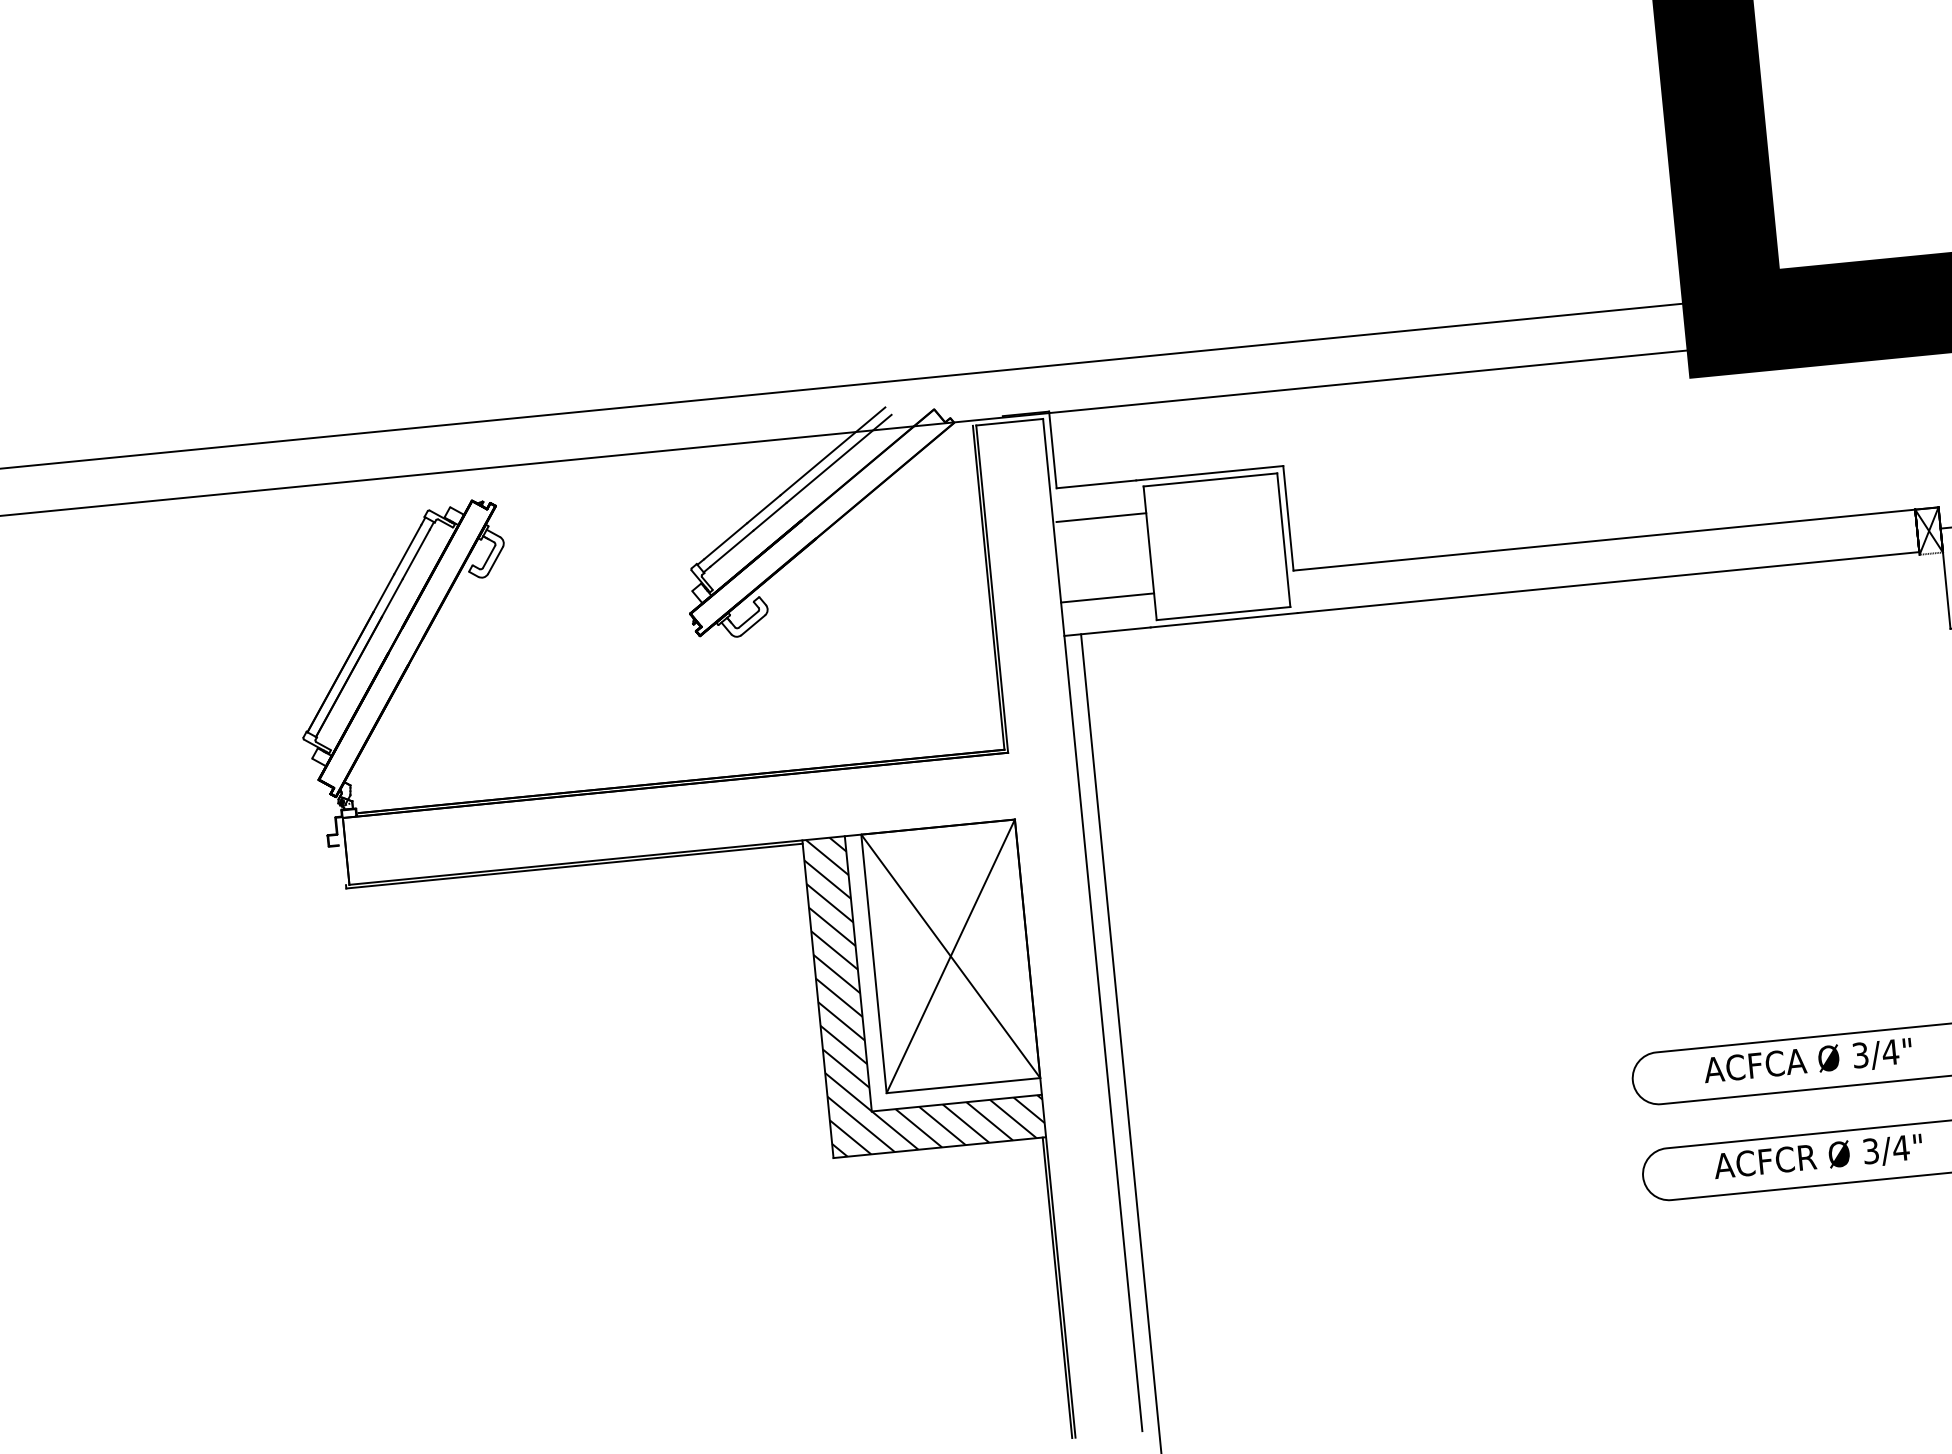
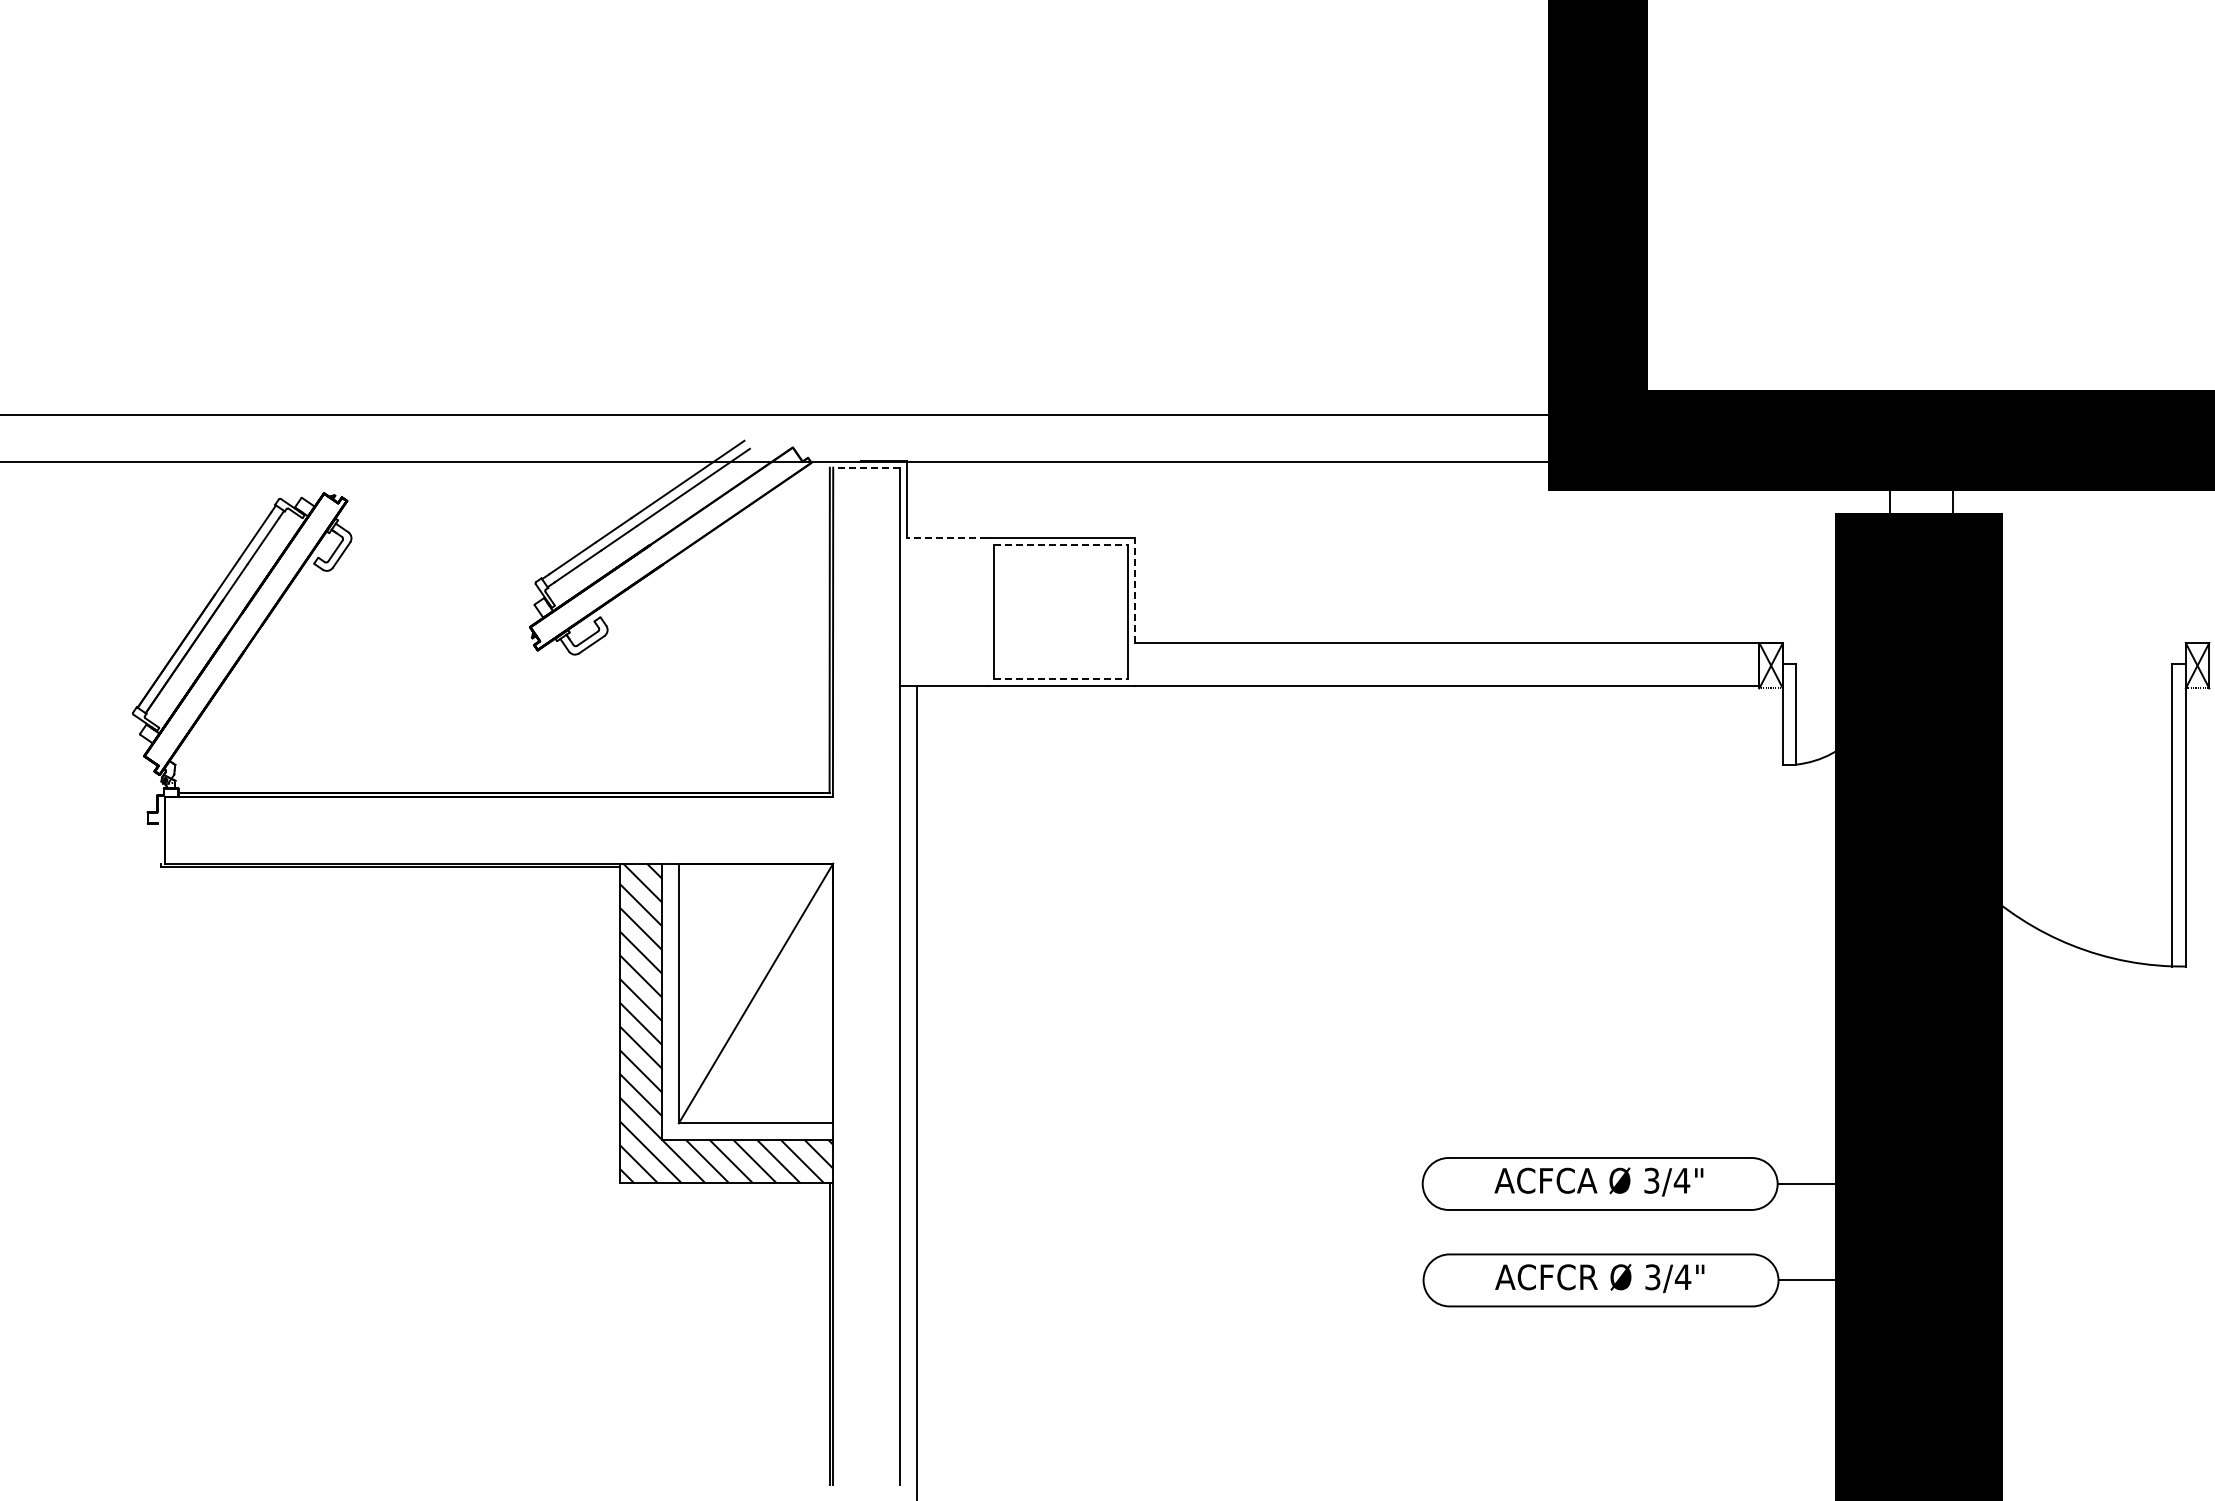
line: (1009, 422) -> (866, 467), solid -> dashed
line: (1210, 479) -> (1061, 544), solid -> dashed
line: (1095, 483) -> (946, 537), solid -> dashed
line: (1101, 517) -> (948, 571), removed
line: (1288, 518) -> (1134, 590), solid -> dashed
line: (1107, 598) -> (946, 652), removed
line: (1224, 614) -> (1061, 679), solid -> dashed
line: (950, 956) -> (755, 993), removed

